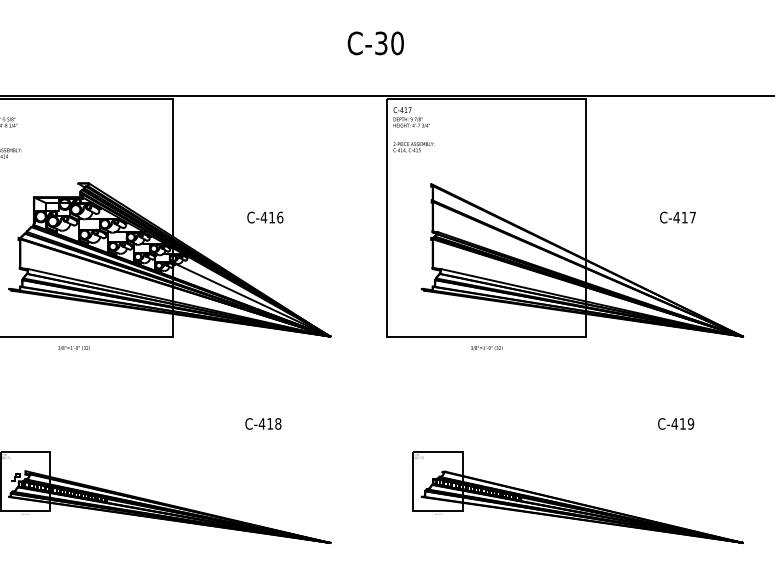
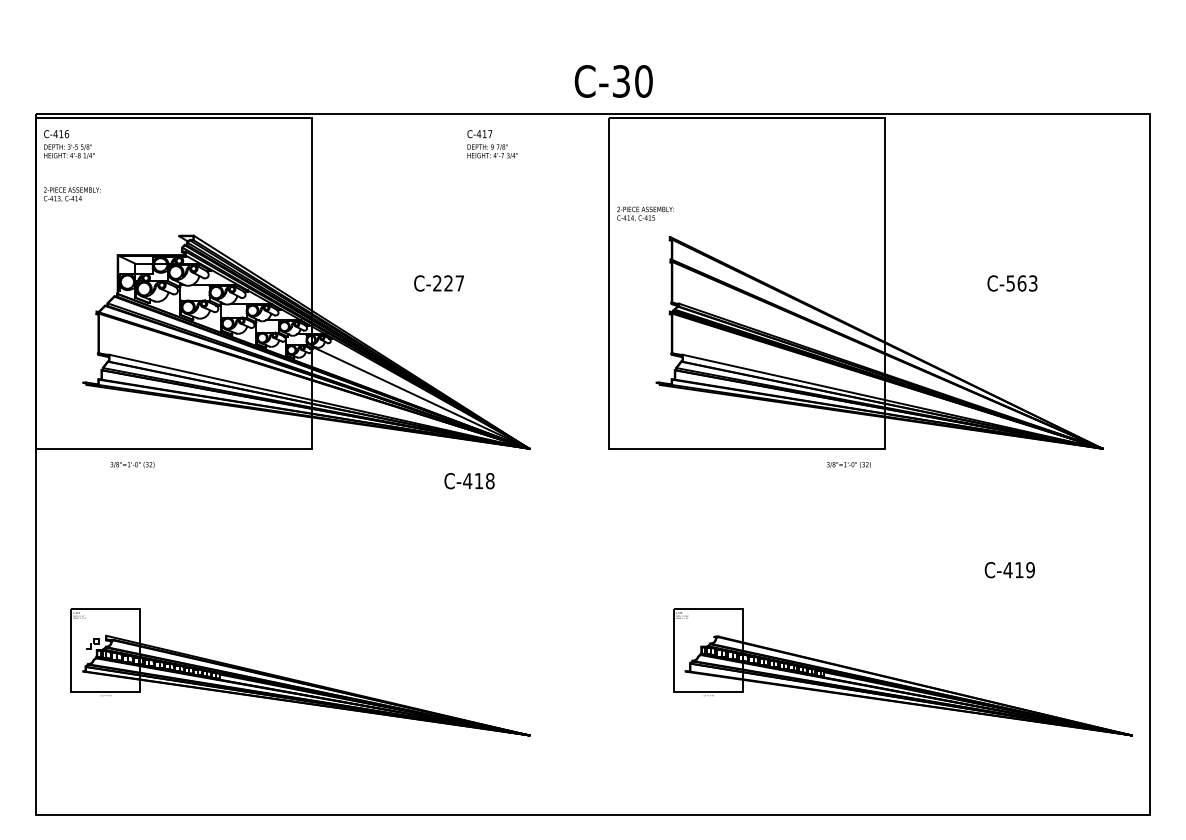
text: (375, 43) -> (613, 81), moved
text: (411, 117) -> (492, 144), moved
text: (413, 147) -> (645, 213), moved
text: (272, 217) -> (448, 283), C-416 -> C-227
text: (684, 217) -> (1021, 283), C-417 -> C-563
text: (74, 347) -> (132, 464), moved
text: (486, 347) -> (848, 464), moved
text: (263, 424) -> (469, 481), moved
part: (575, 501) -> (899, 678), moved

